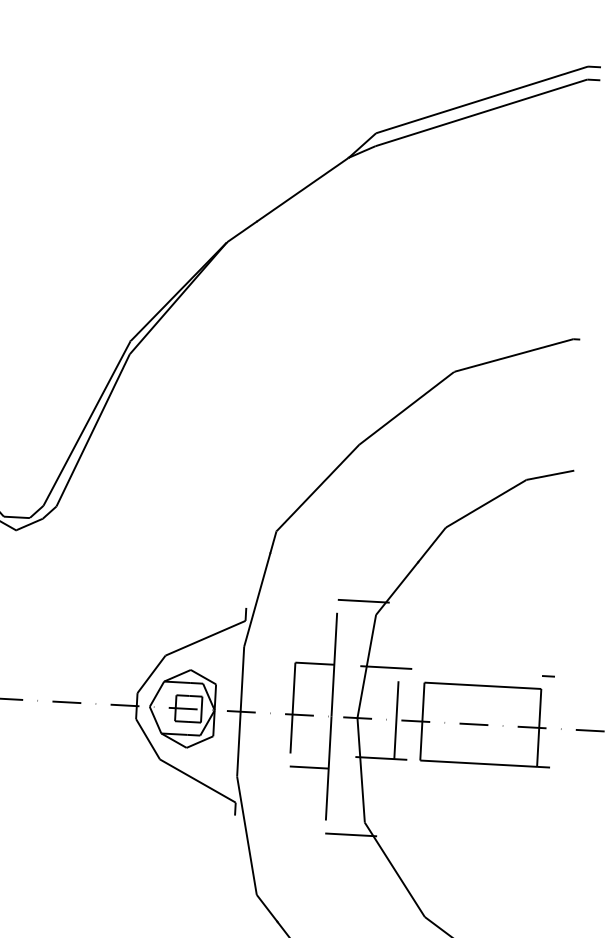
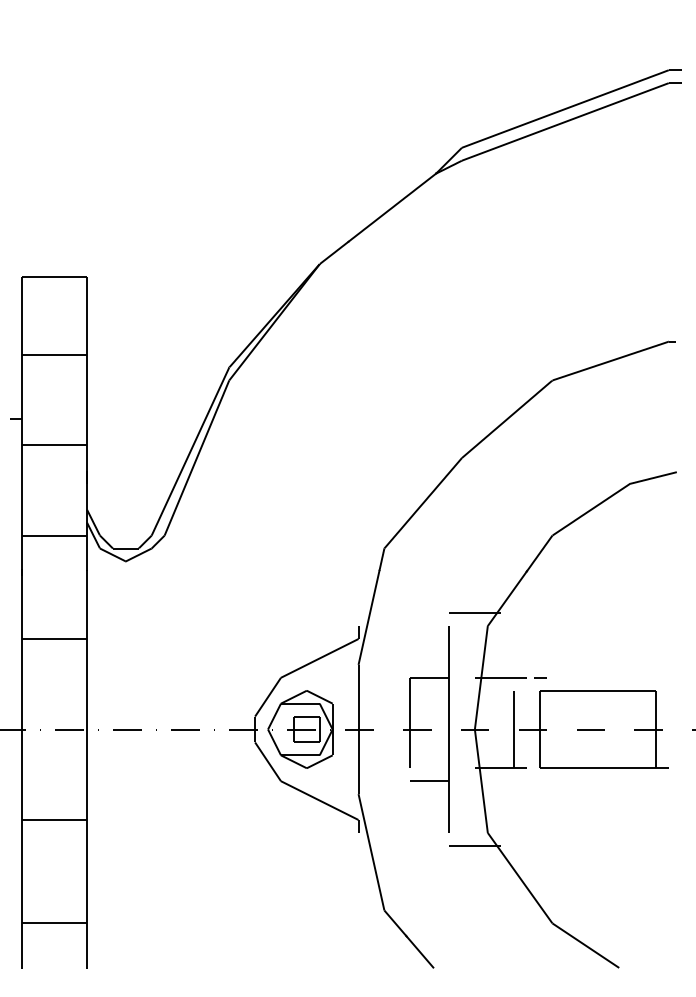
line: (548, 676) -> (540, 677), moved

